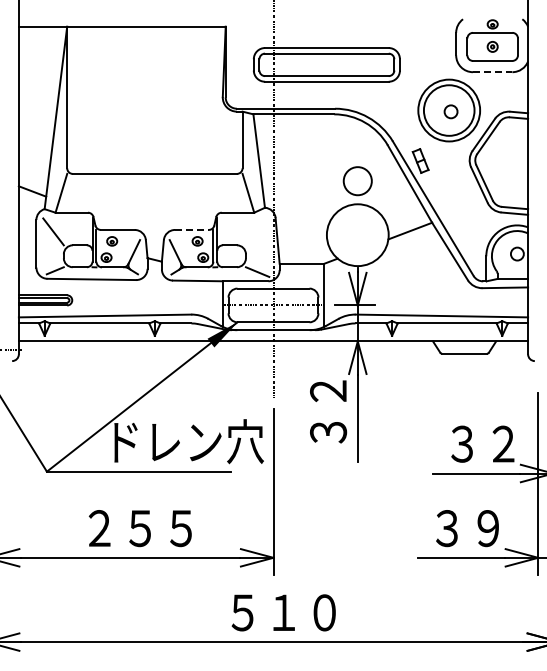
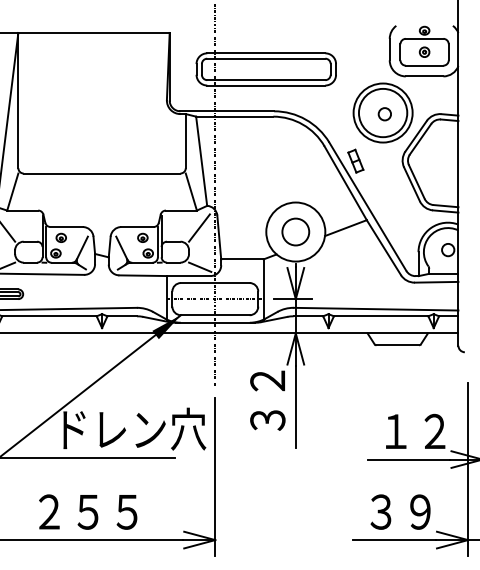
line: (492, 72) -> (424, 76), dashed -> solid
circle: (357, 181) -> (295, 232), moved
line: (191, 229) -> (137, 226), dashed -> solid
line: (256, 230) -> (199, 227), added
text: (462, 443) -> (395, 430), ３２ -> １２

